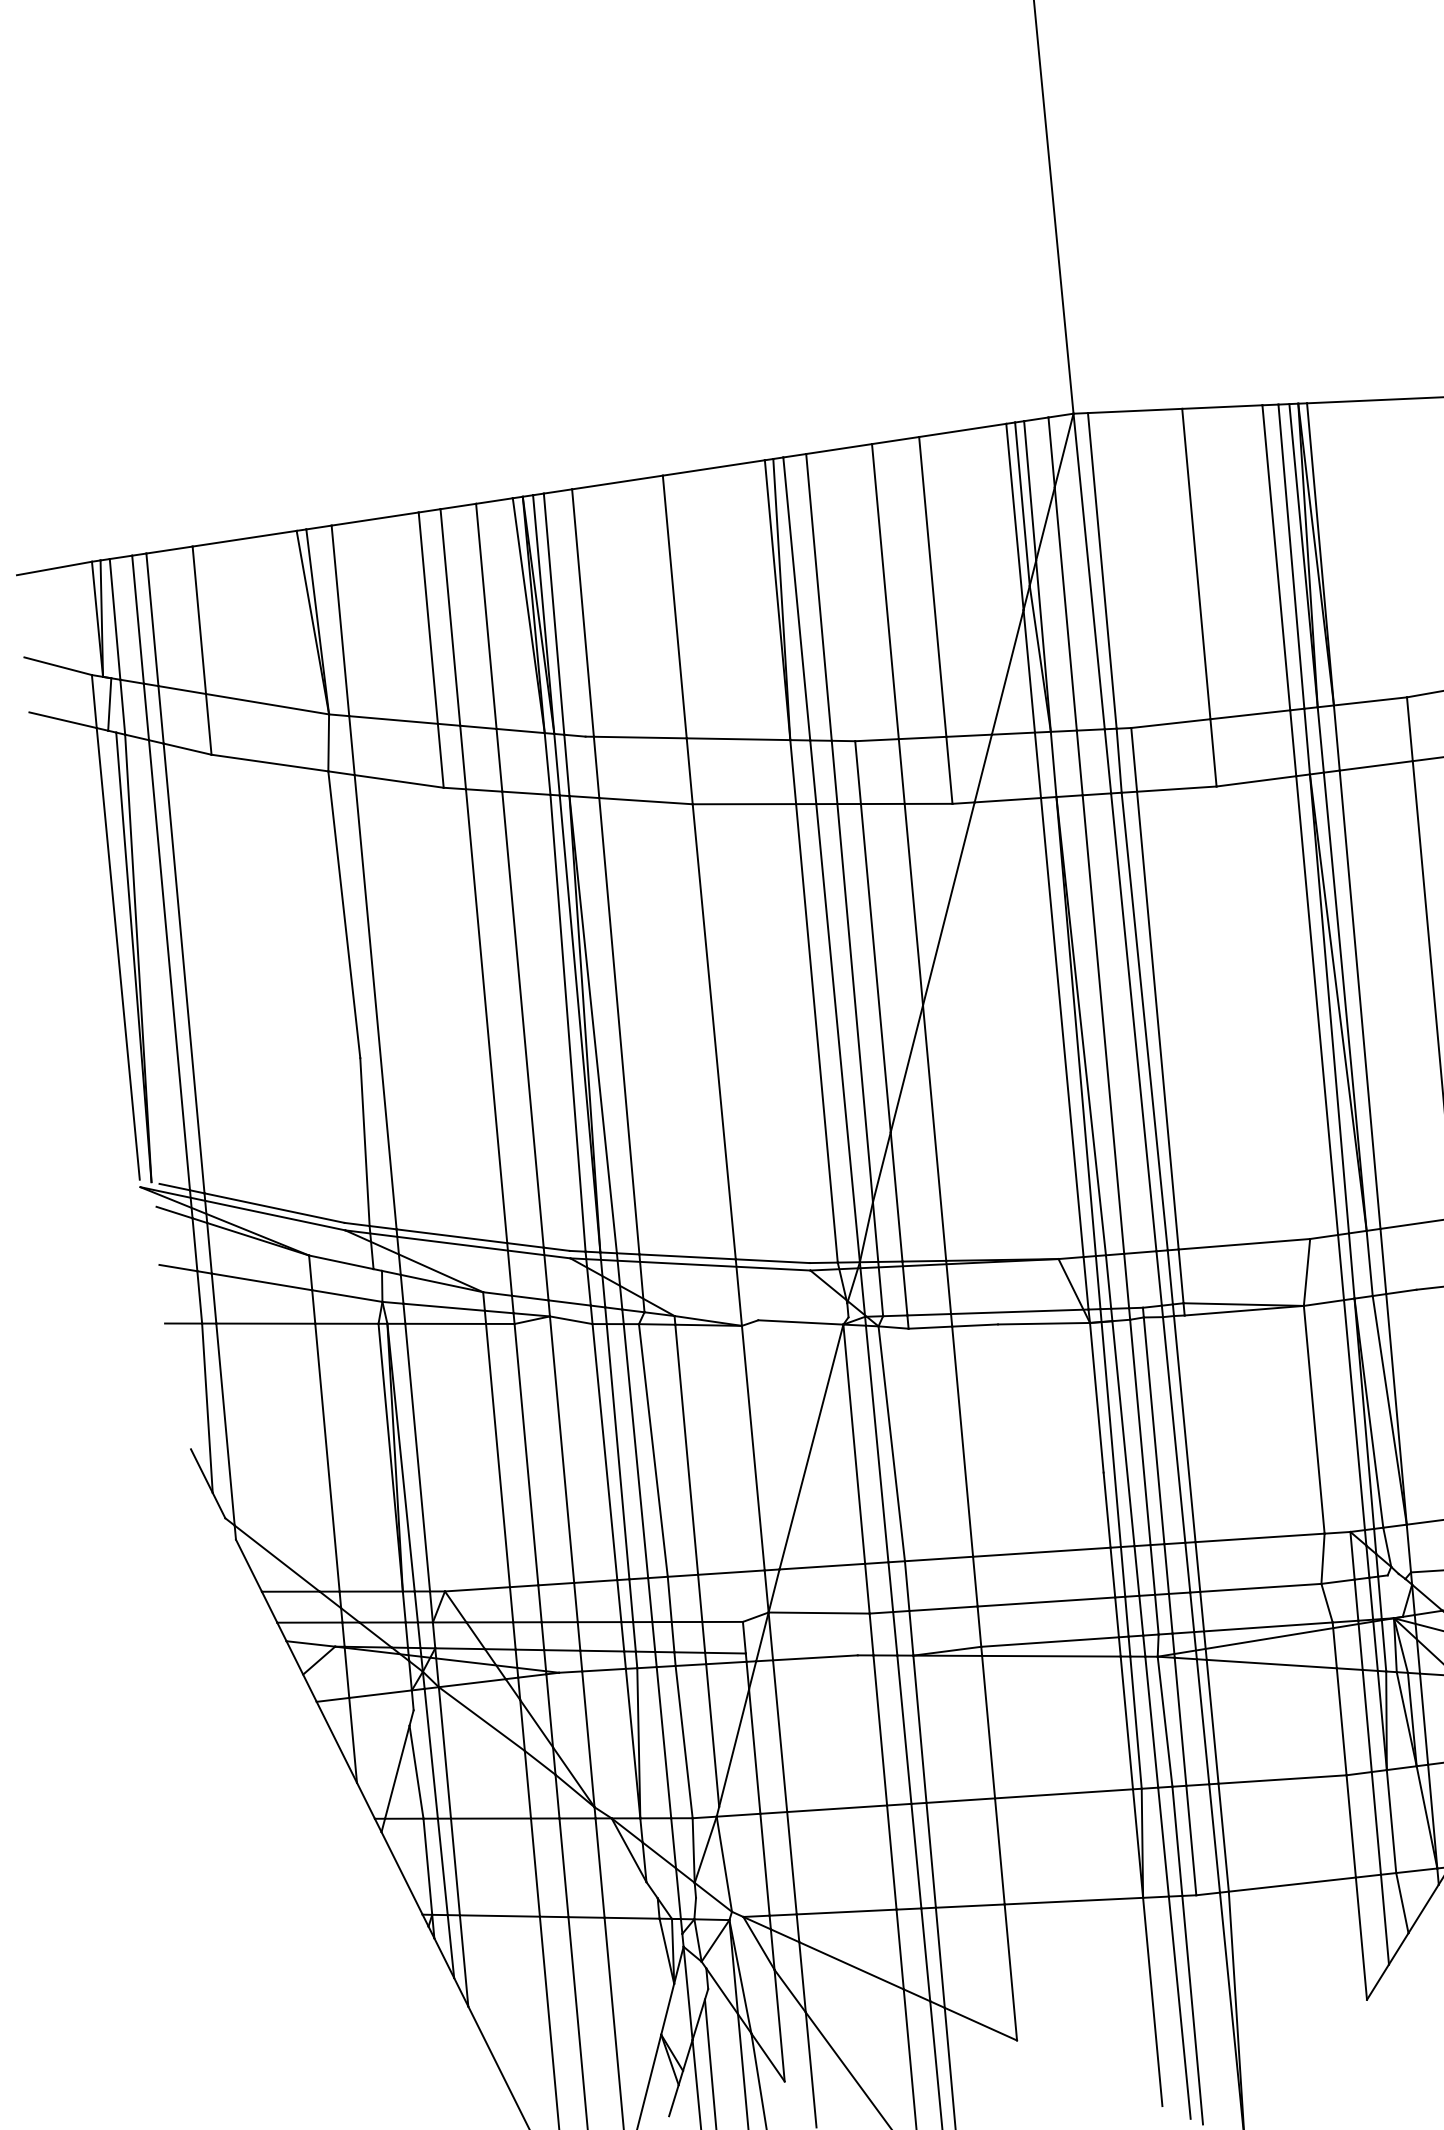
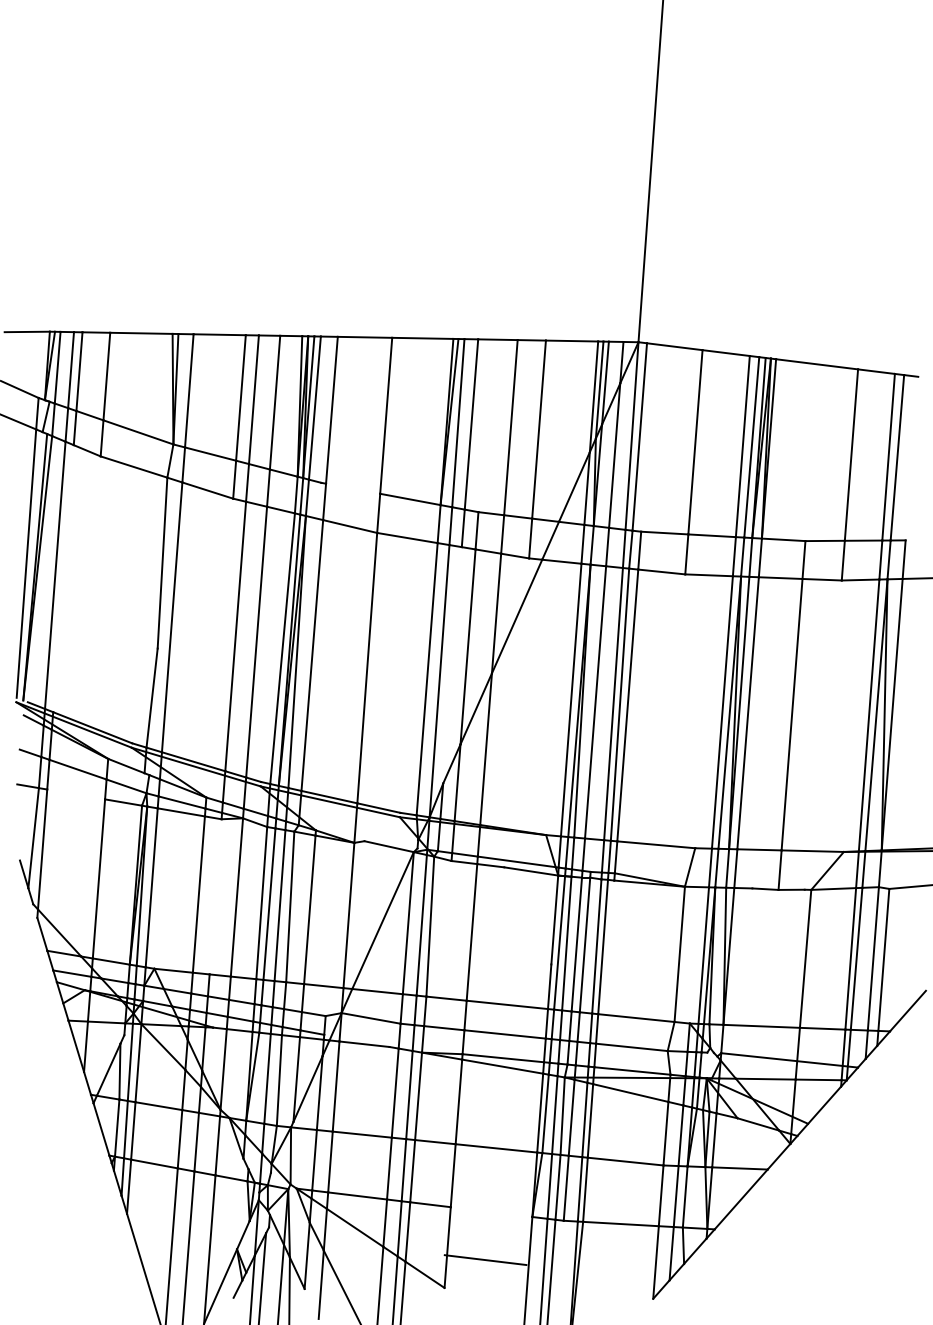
line: (640, 737) -> (353, 488), removed
line: (184, 968) -> (63, 578), removed
line: (855, 1003) -> (452, 665), removed
line: (266, 1323) -> (76, 794), removed
line: (526, 1454) -> (215, 896), removed
line: (1073, 1901) -> (485, 1260), moved

